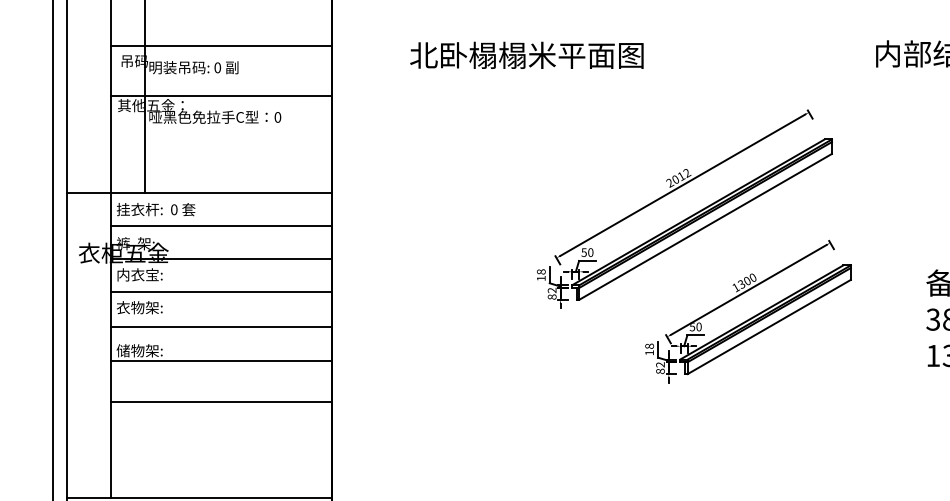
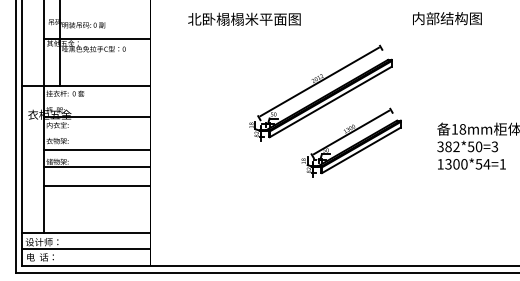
line: (220, 45) -> (96, 14), removed
line: (220, 225) -> (96, 101), removed
line: (220, 292) -> (96, 133), removed

